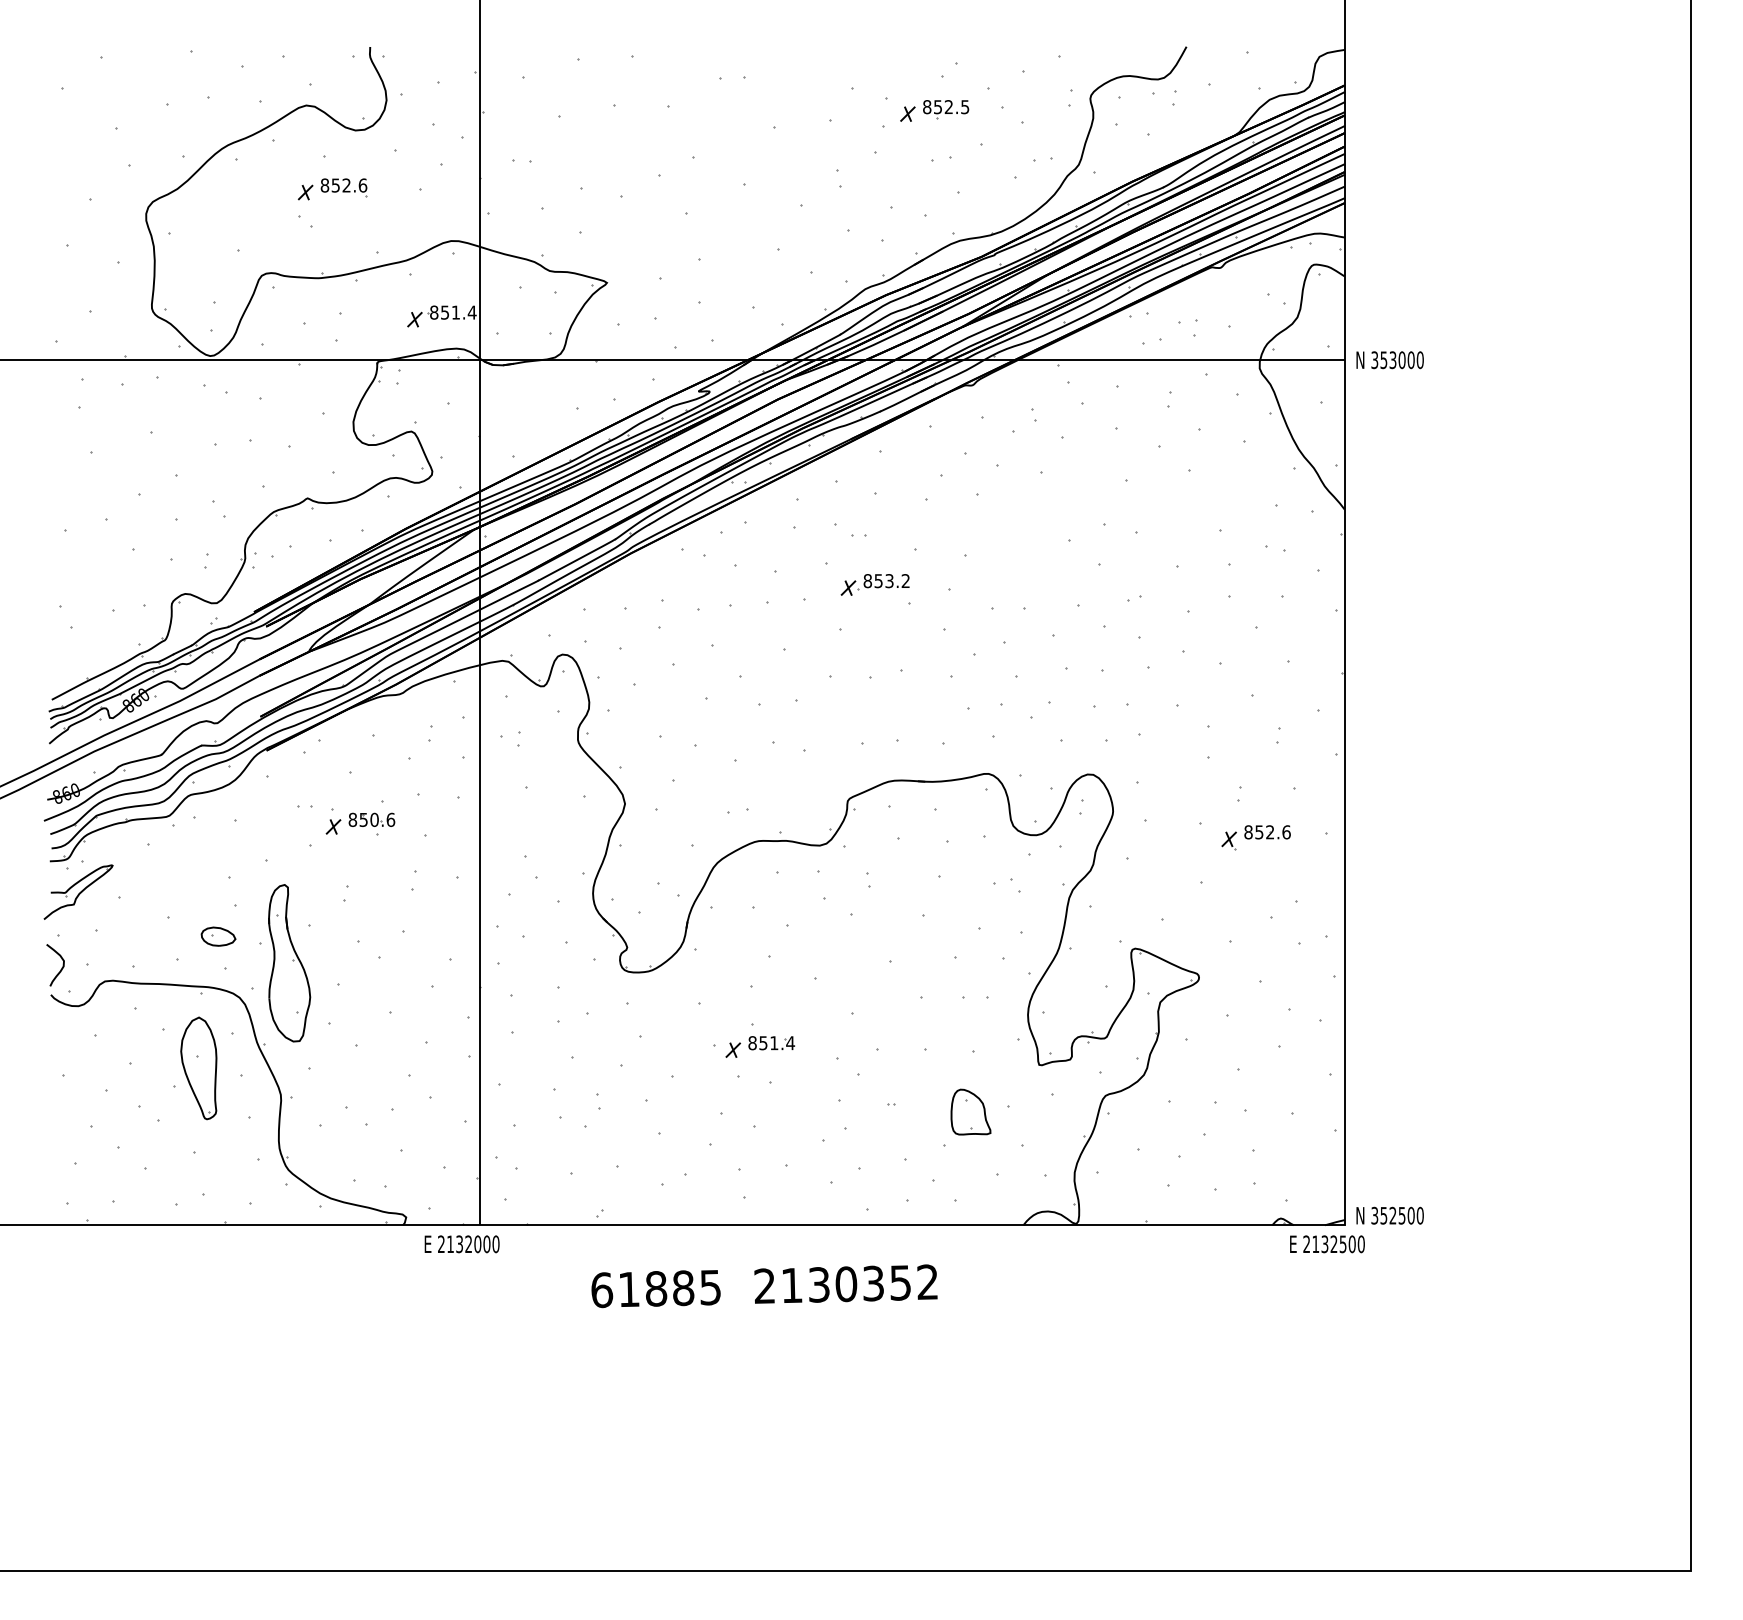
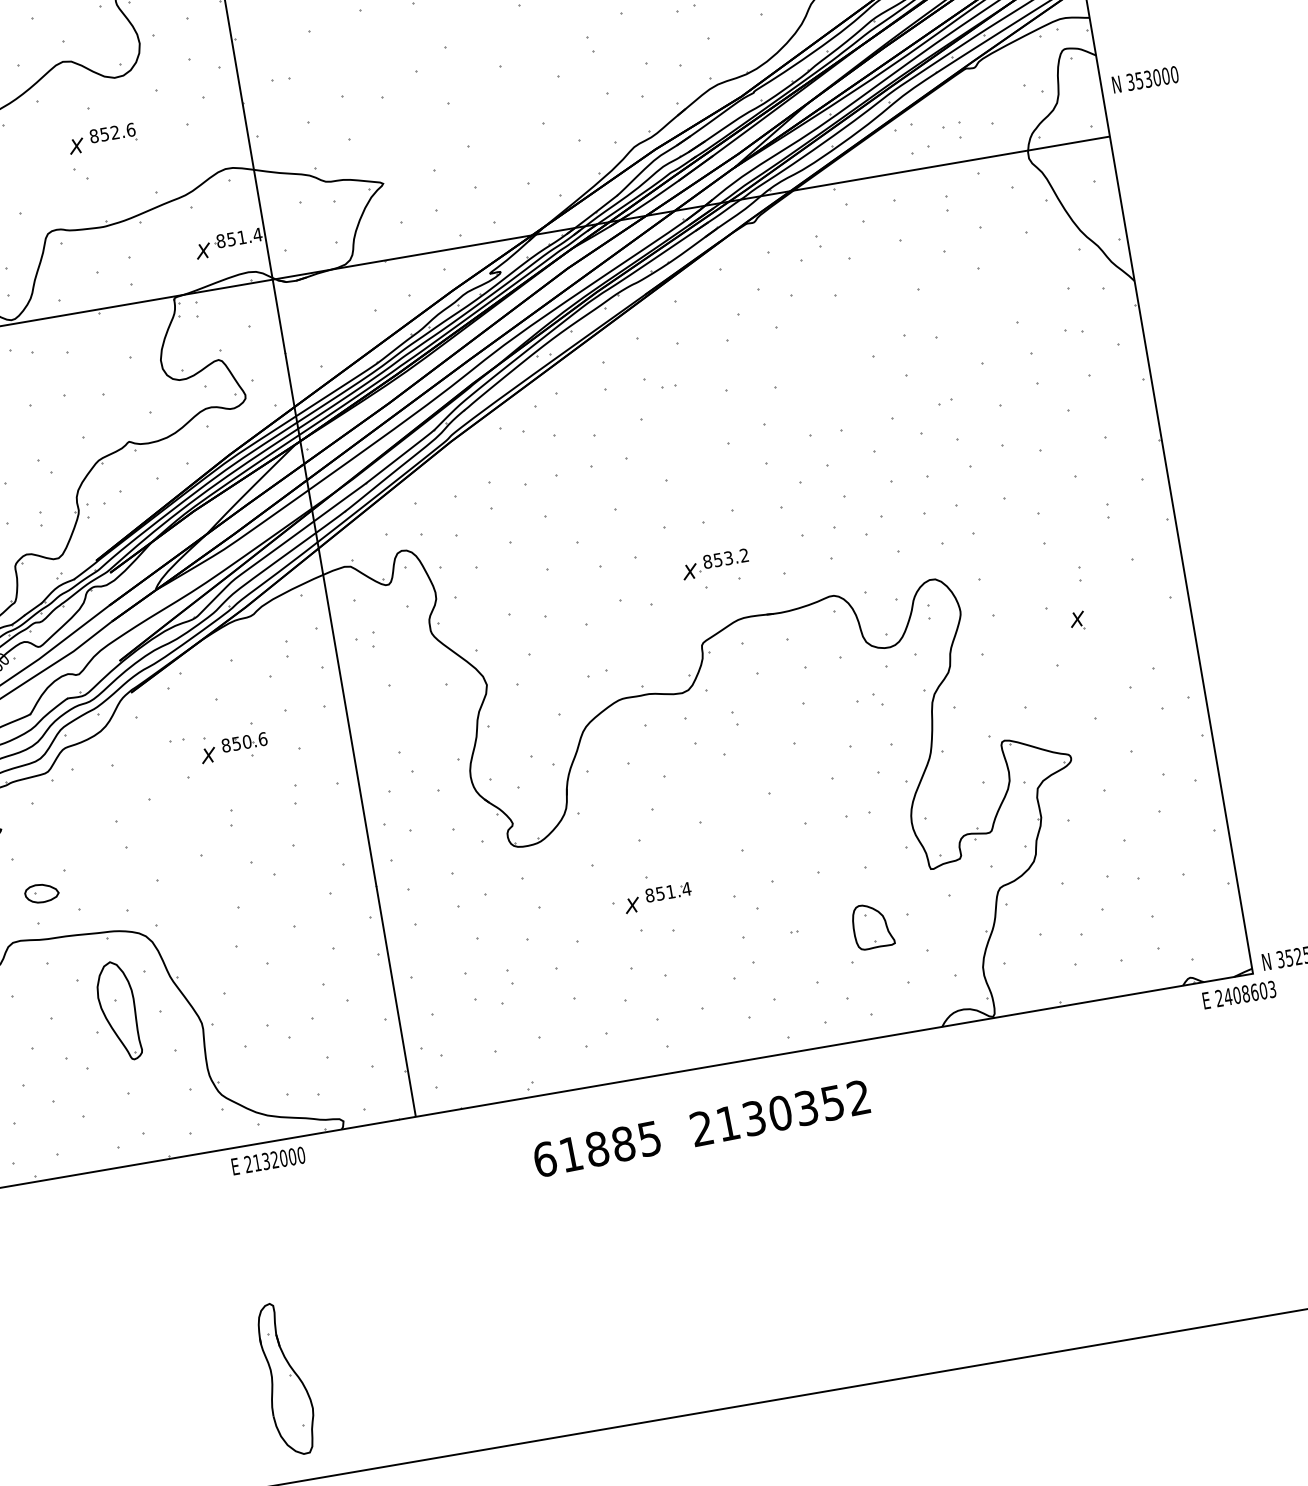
text: (1389, 360) -> (1144, 80), moved
part: (874, 584) -> (714, 563), moved
part: (1267, 832) -> (1113, 606), removed
part: (218, 936) -> (41, 893), moved
part: (289, 963) -> (287, 1379), moved
text: (461, 1244) -> (267, 1161), moved
text: (1338, 1244) -> (1250, 993), 2132500 -> 2408603

